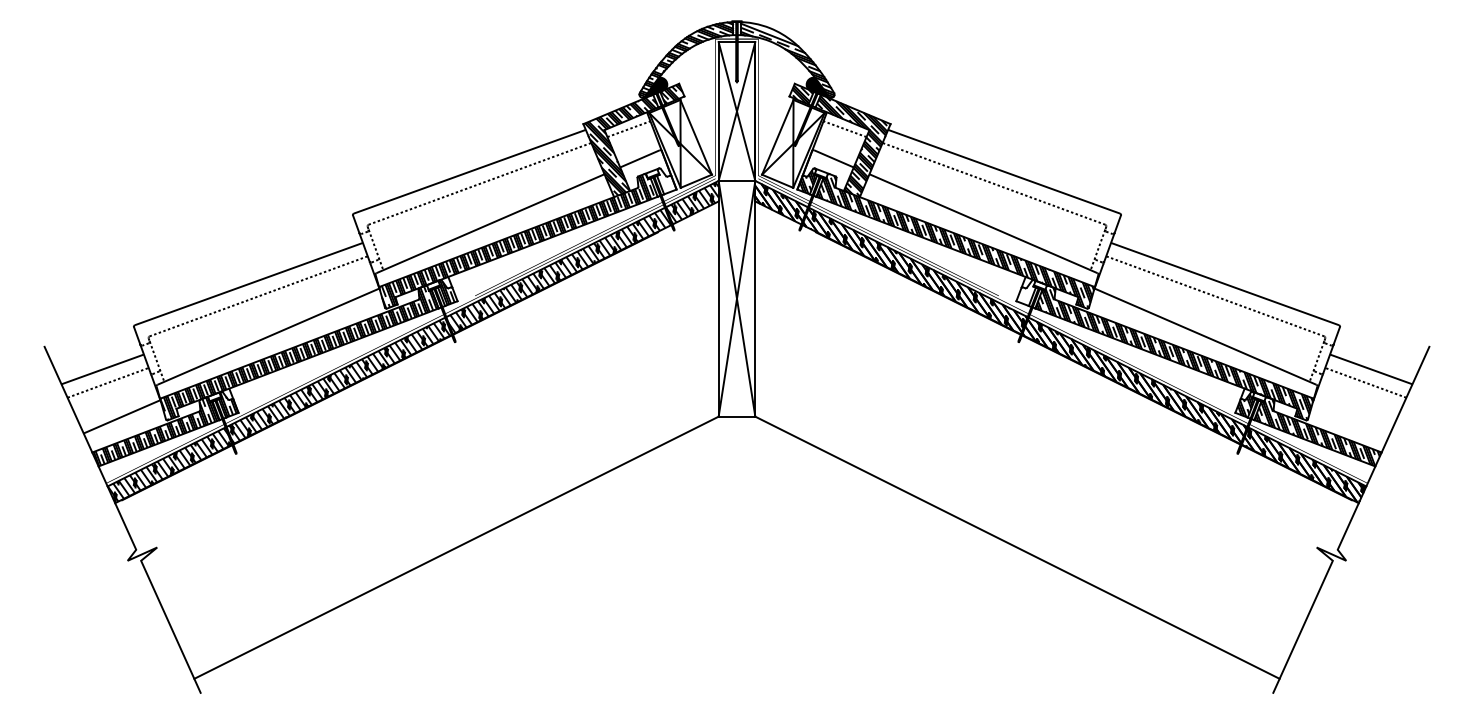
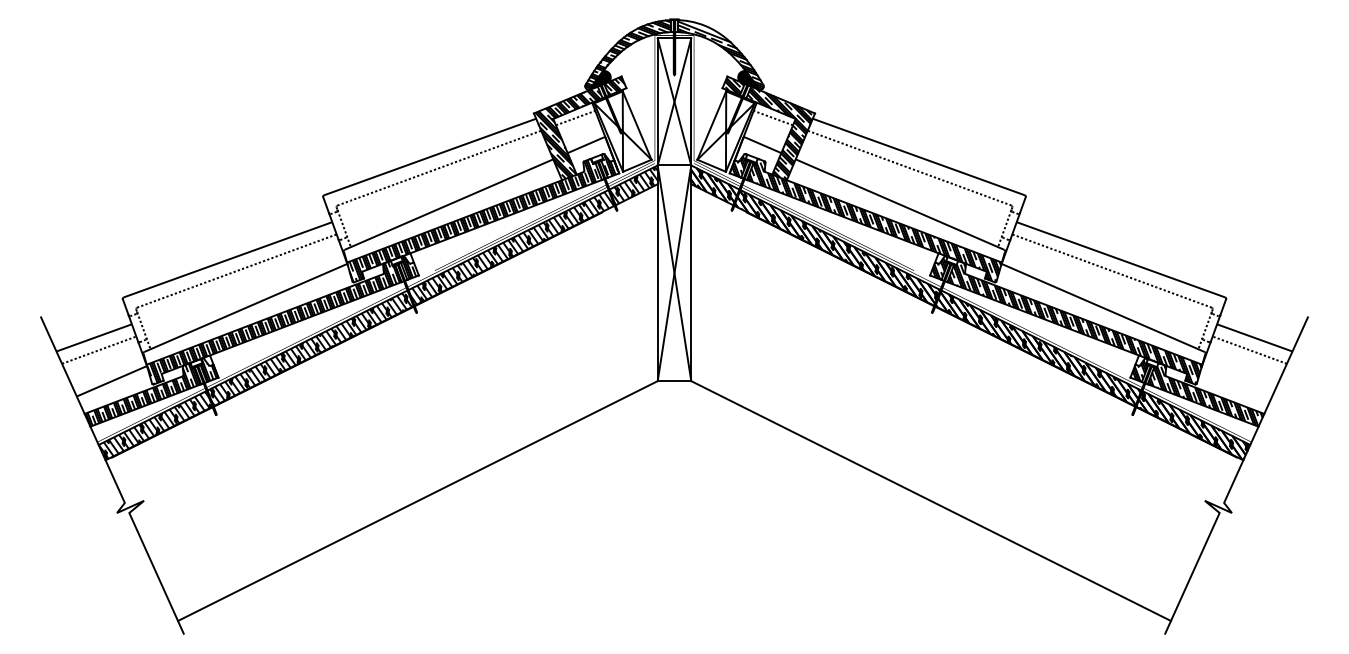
hatch: (667, 180) -> (610, 165), added
hatch: (1026, 292) -> (939, 267), added

